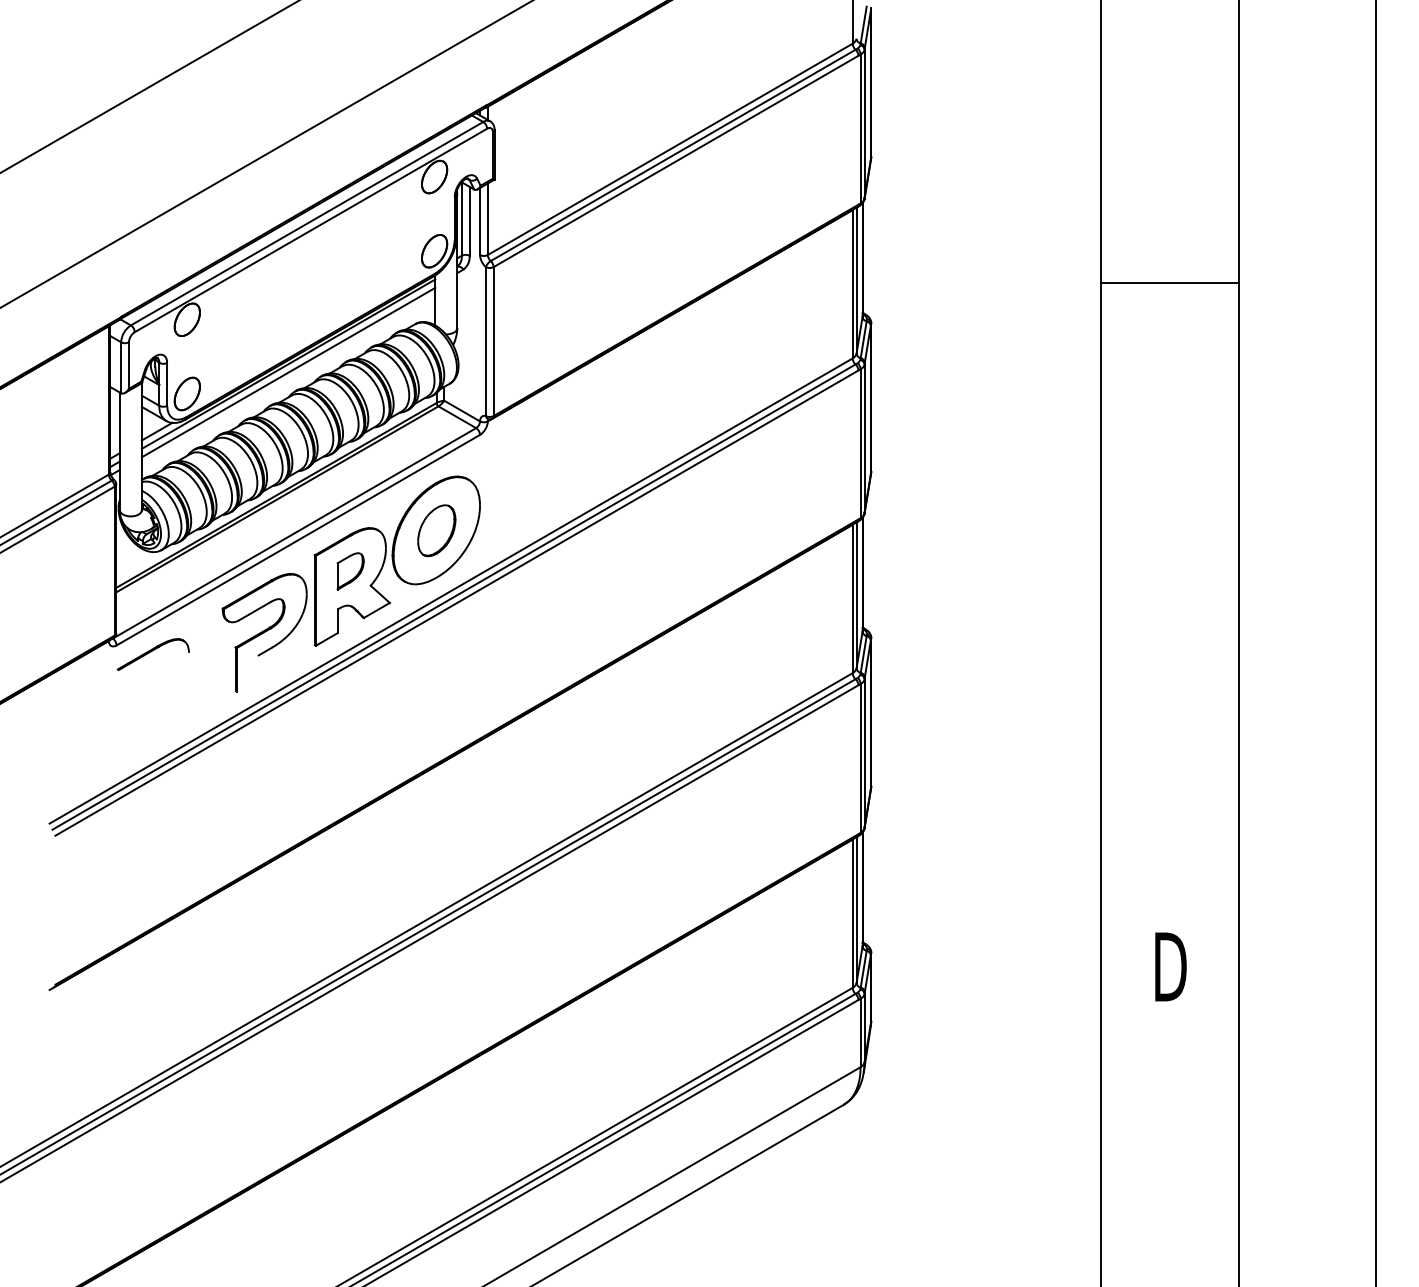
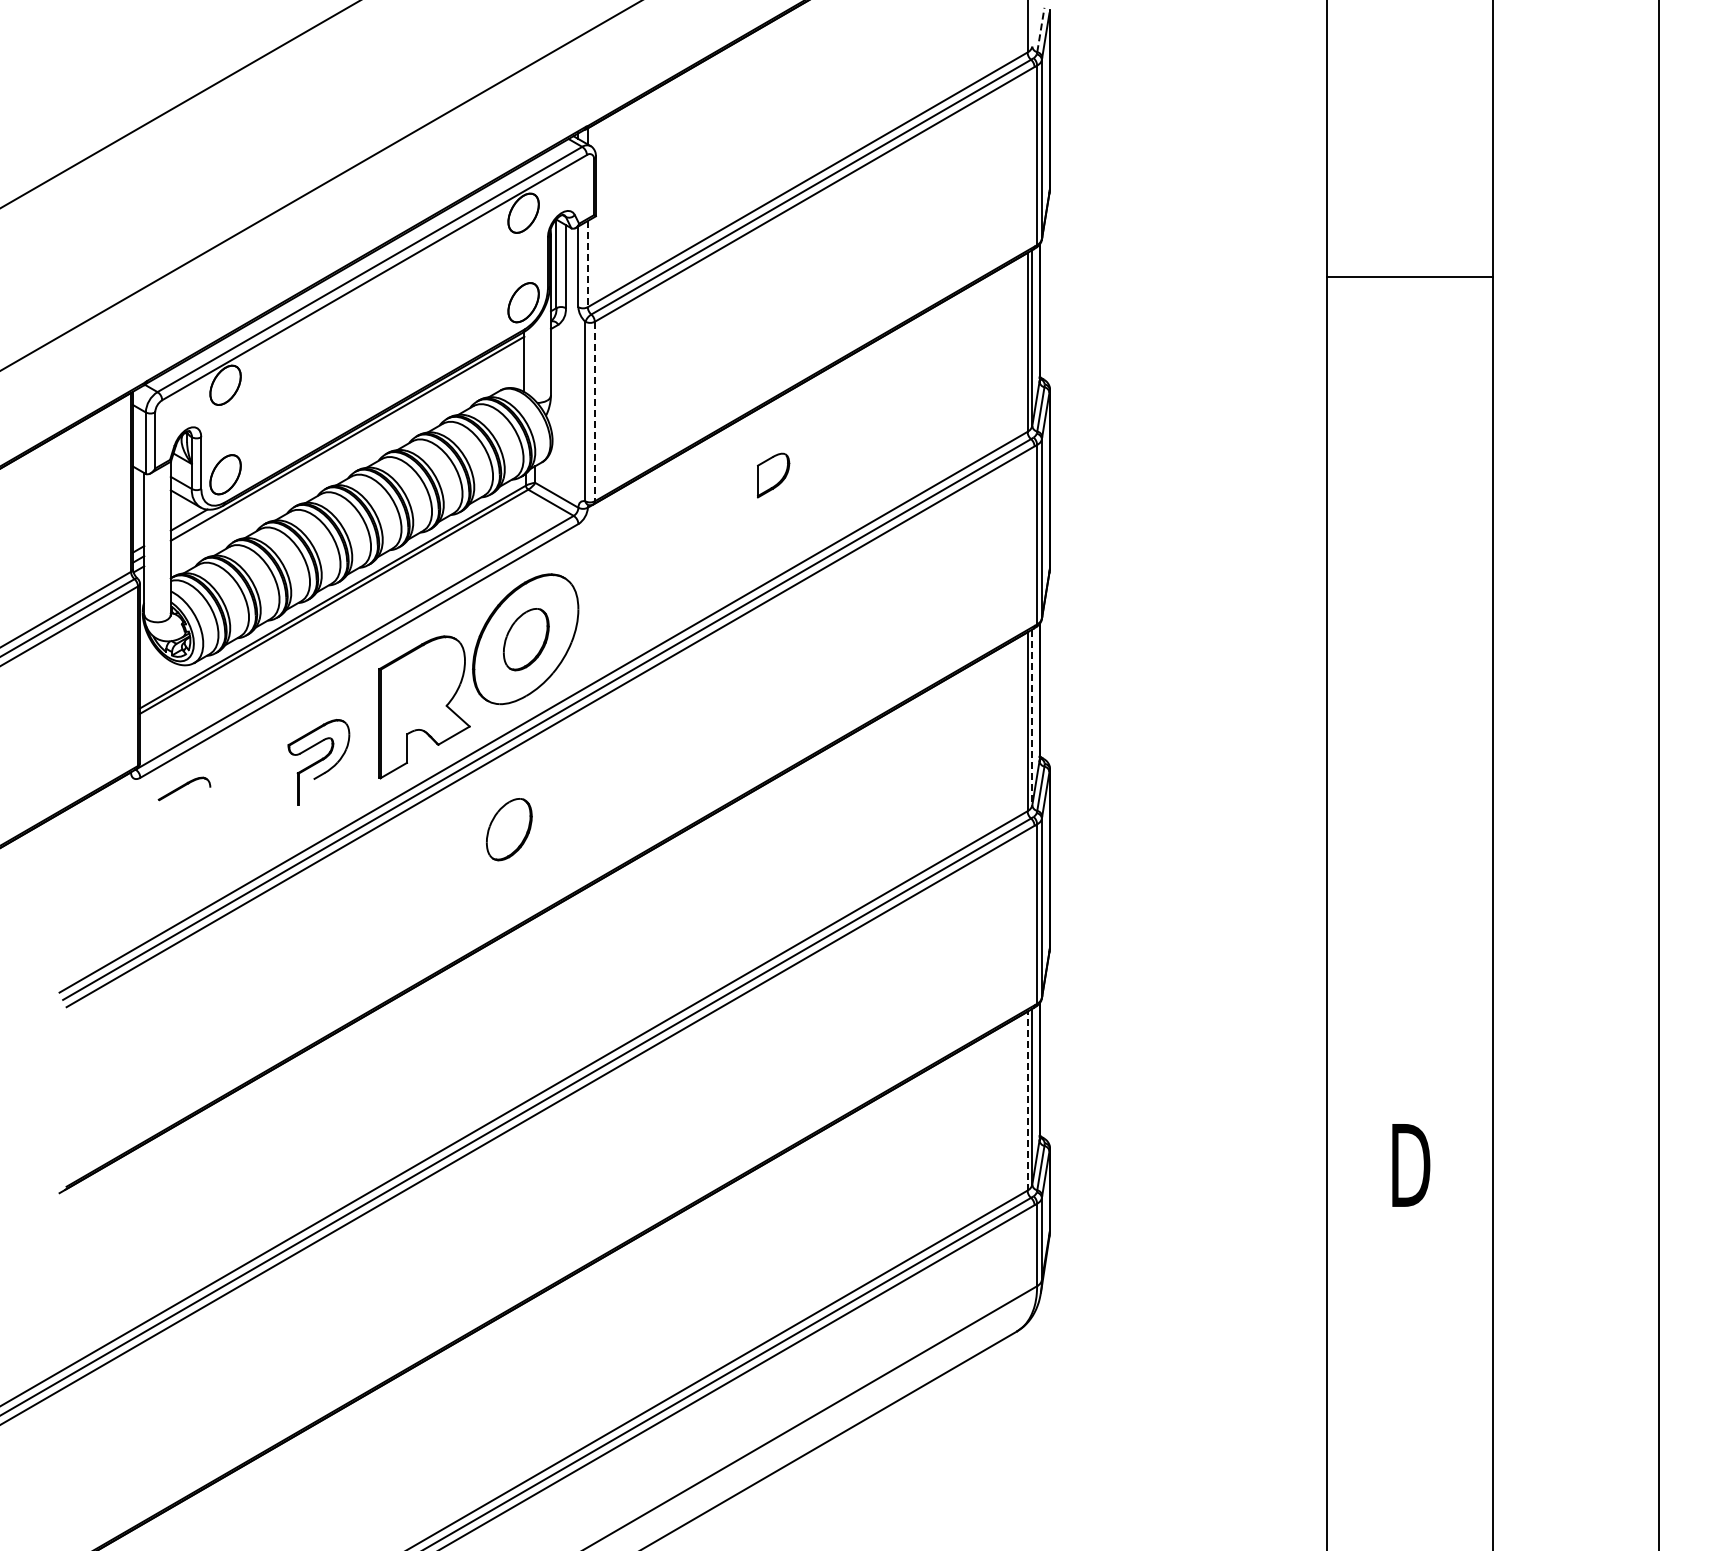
line: (863, 24) -> (1040, 29), solid -> dashed
line: (487, 219) -> (587, 264), solid -> dashed
line: (1169, 282) -> (1409, 276), moved
line: (493, 341) -> (594, 411), solid -> dashed
line: (288, 372) -> (347, 448), removed
part: (350, 571) -> (773, 475), moved
line: (856, 595) -> (1032, 717), solid -> dashed
part: (264, 632) -> (318, 762), size x0.6
part: (153, 654) -> (184, 788), size x0.6
part: (422, 688) -> (509, 829), added
line: (852, 913) -> (1027, 1100), solid -> dashed

